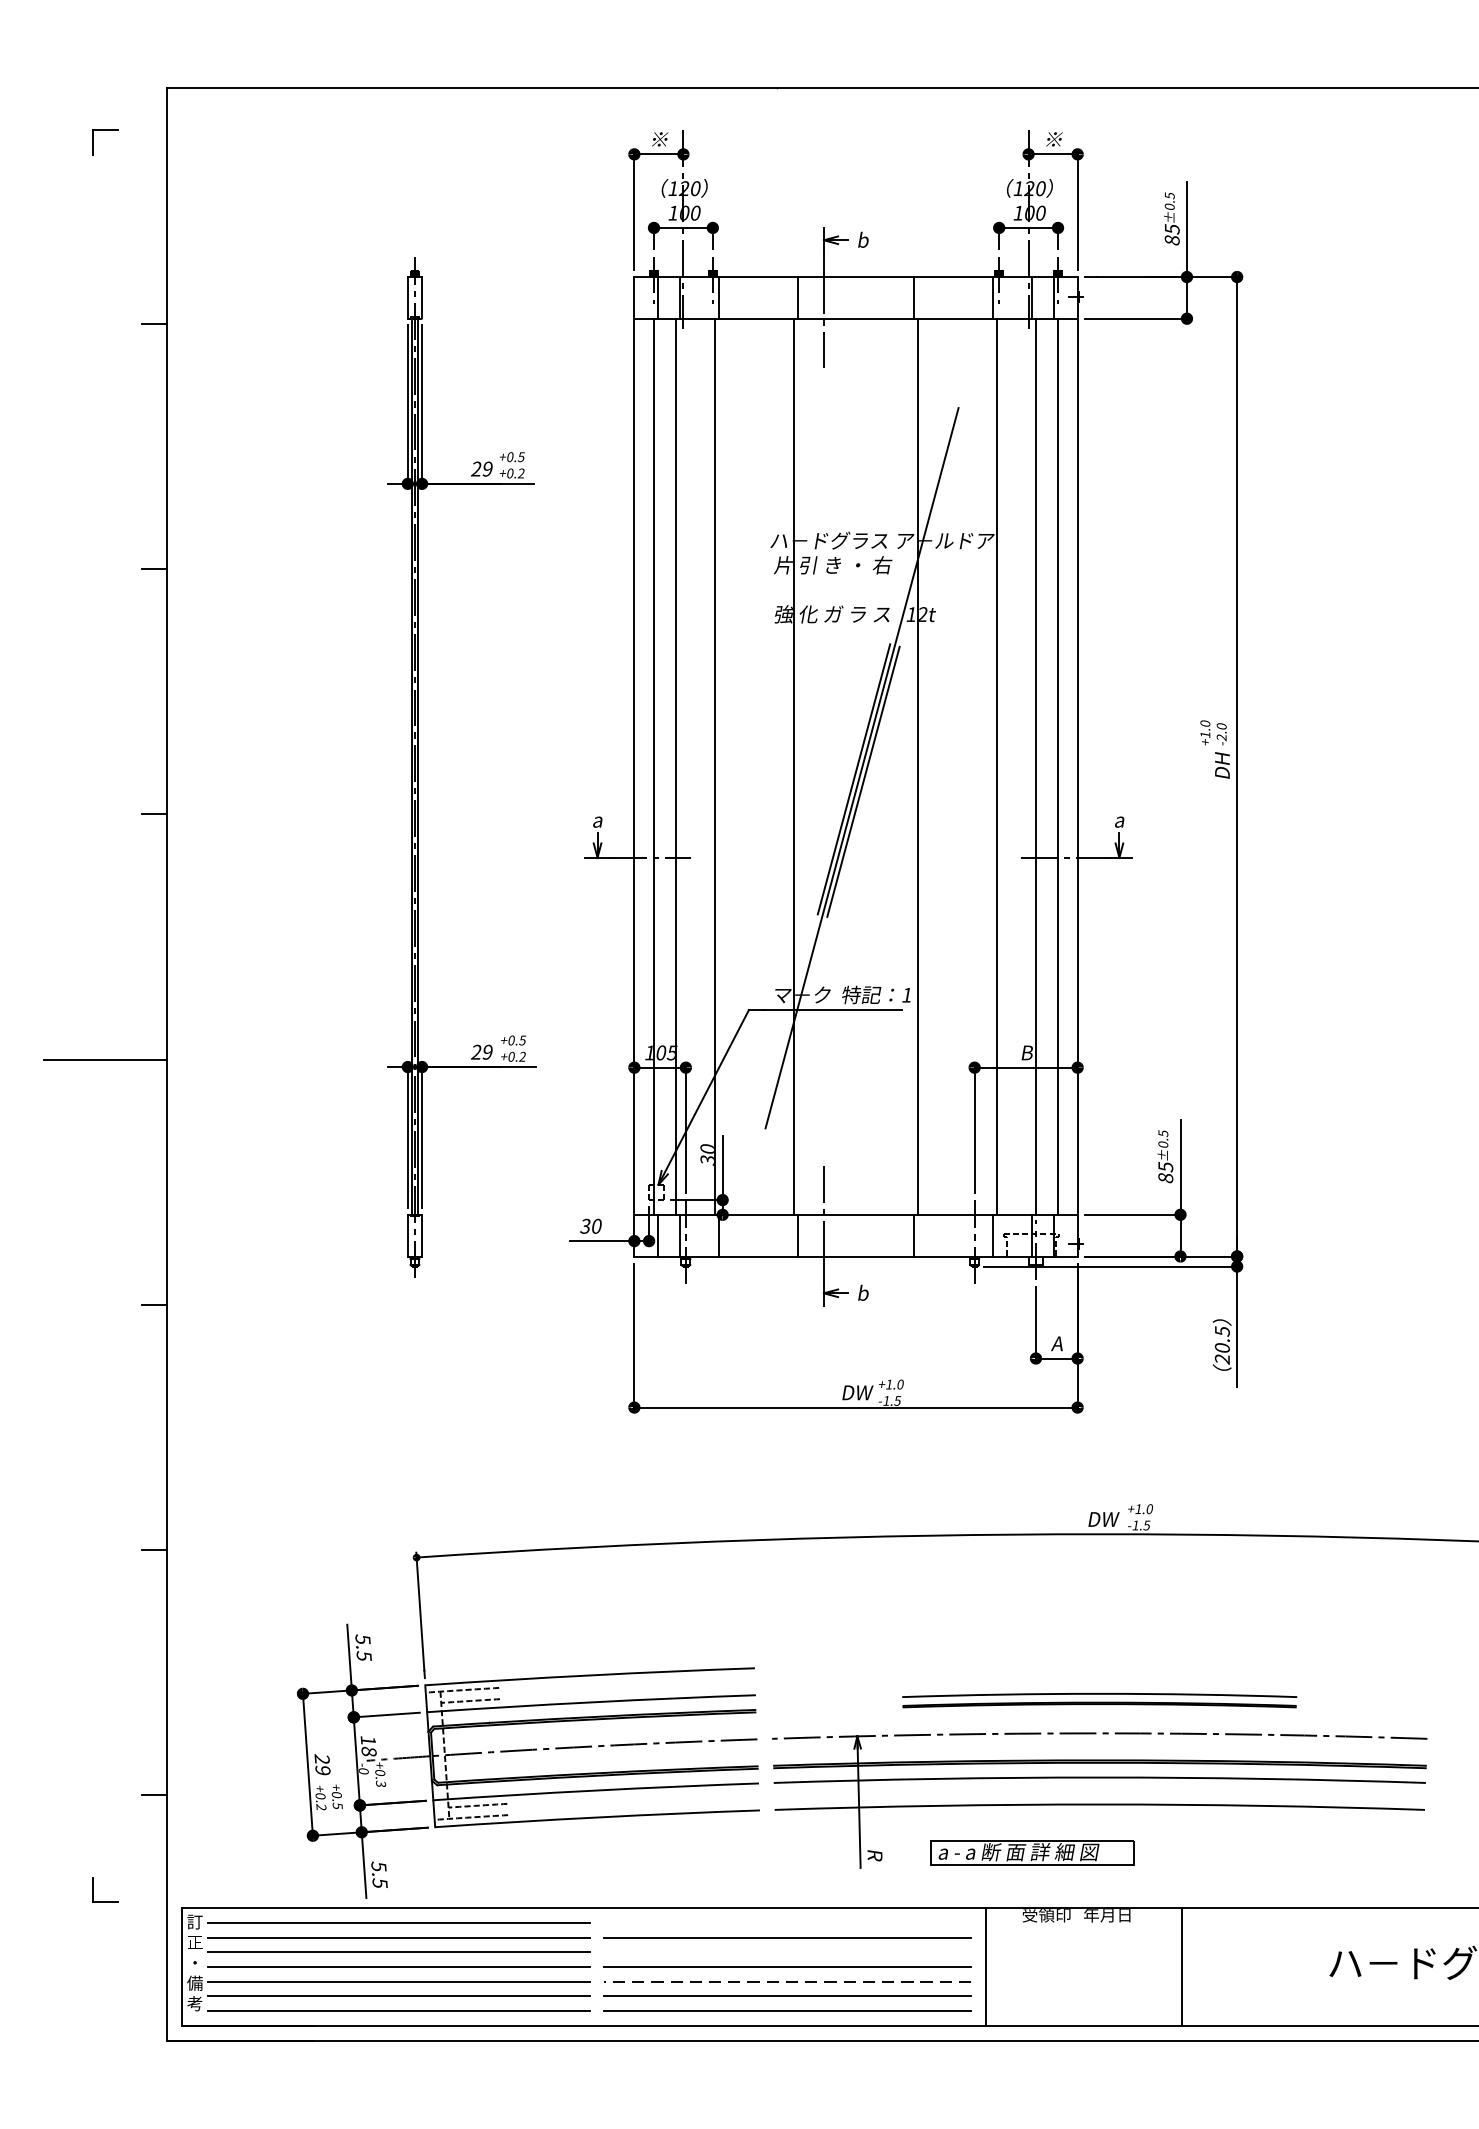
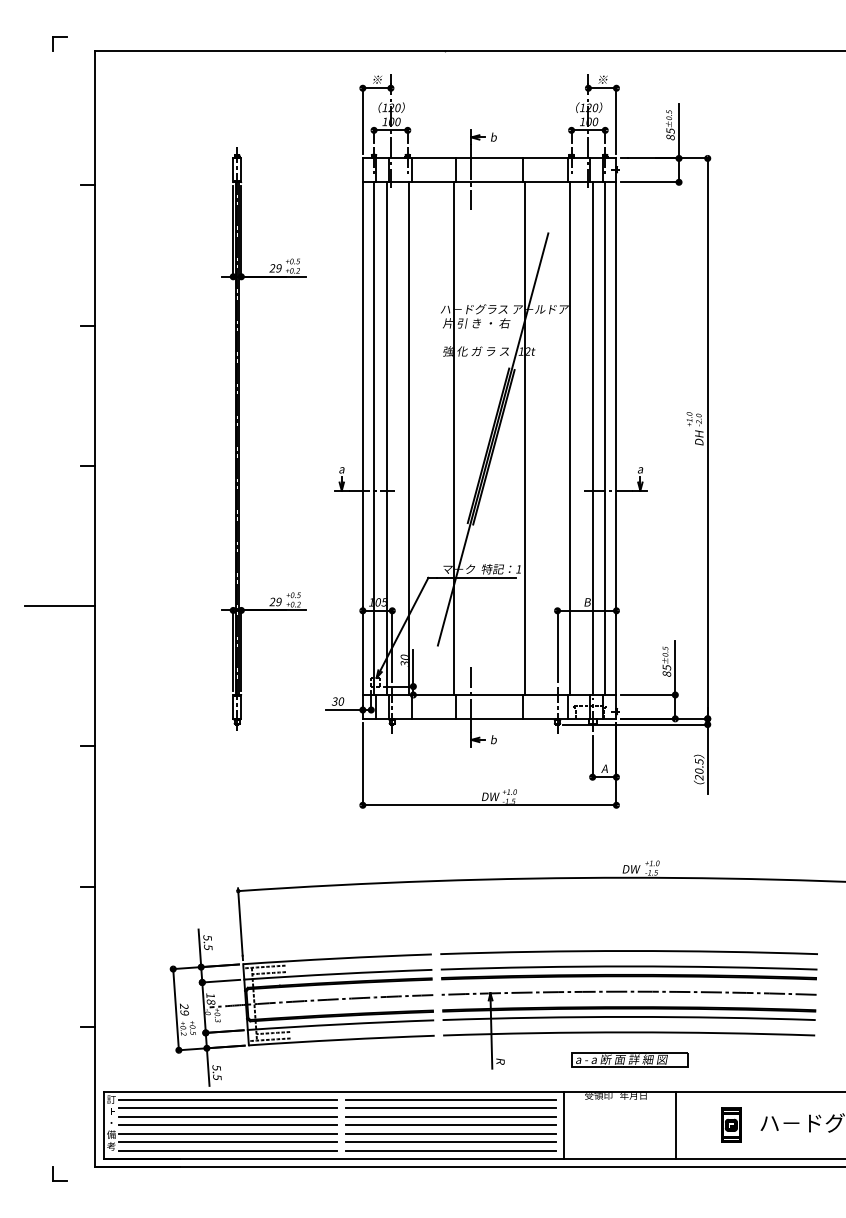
part: (104, 142) -> (59, 43), moved
arc: (1098, 1663) -> (628, 951), added
part: (1098, 1699) -> (628, 972), size x1.67
part: (1032, 1851) -> (629, 1059), moved
part: (104, 1888) -> (59, 1173), moved
line: (787, 1923) -> (450, 1100), added
line: (787, 1951) -> (450, 1116), added
part: (1278, 1965) -> (731, 1124), added
line: (787, 1981) -> (450, 1133), dashed -> solid

